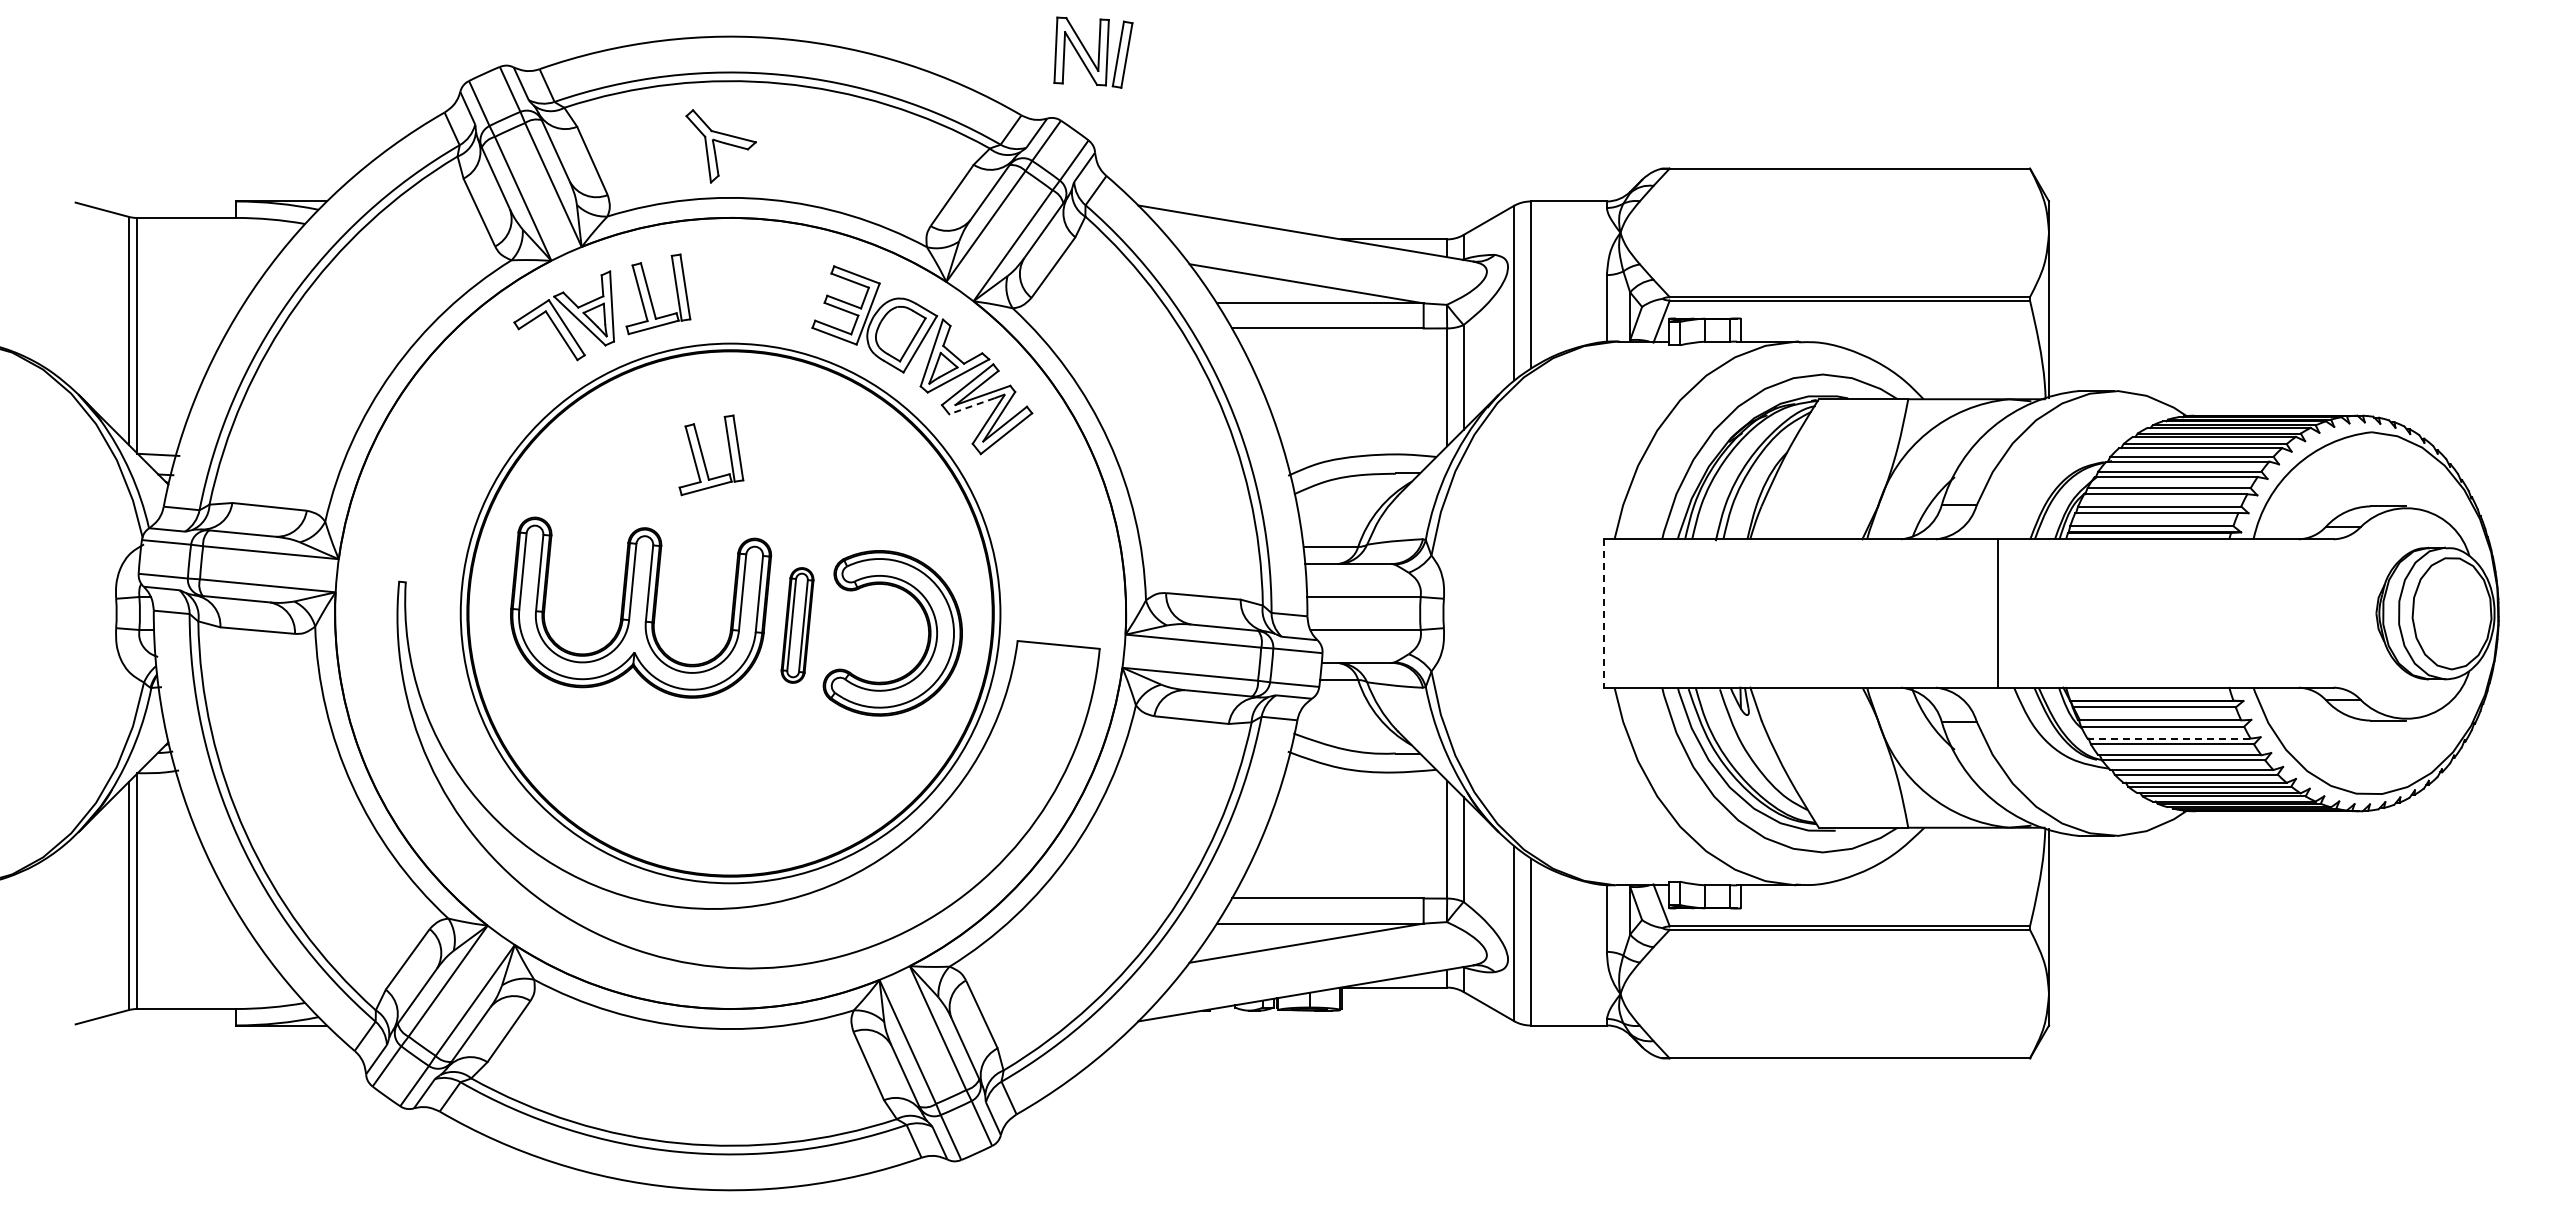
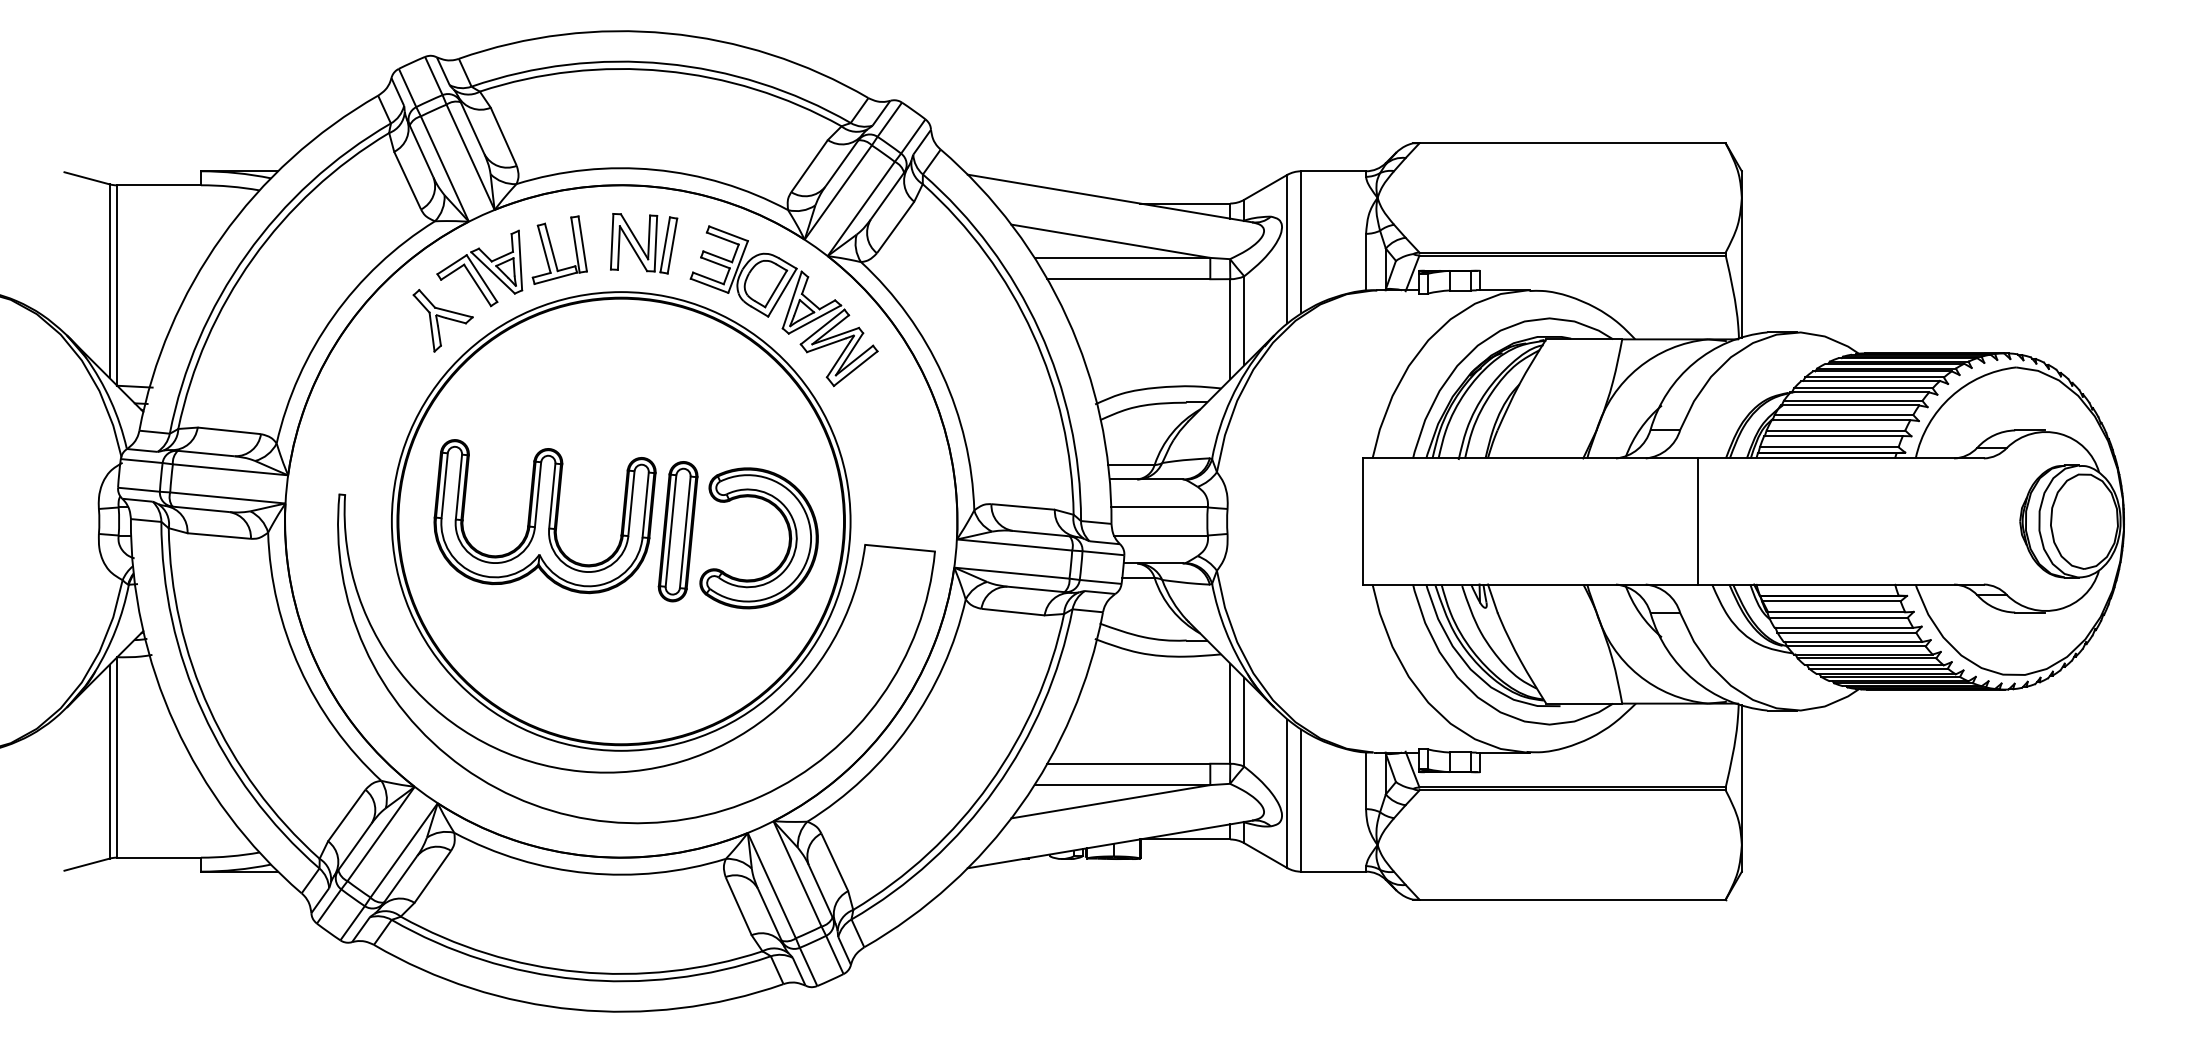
part: (1093, 52) -> (644, 243), moved
part: (720, 146) -> (442, 320), moved
line: (971, 406) -> (825, 345), dashed -> solid
part: (704, 458) -> (599, 389), removed
line: (1603, 613) -> (1363, 521), dashed -> solid
part: (797, 625) -> (678, 531), size x1.43
line: (2169, 738) -> (1844, 627), dashed -> solid

